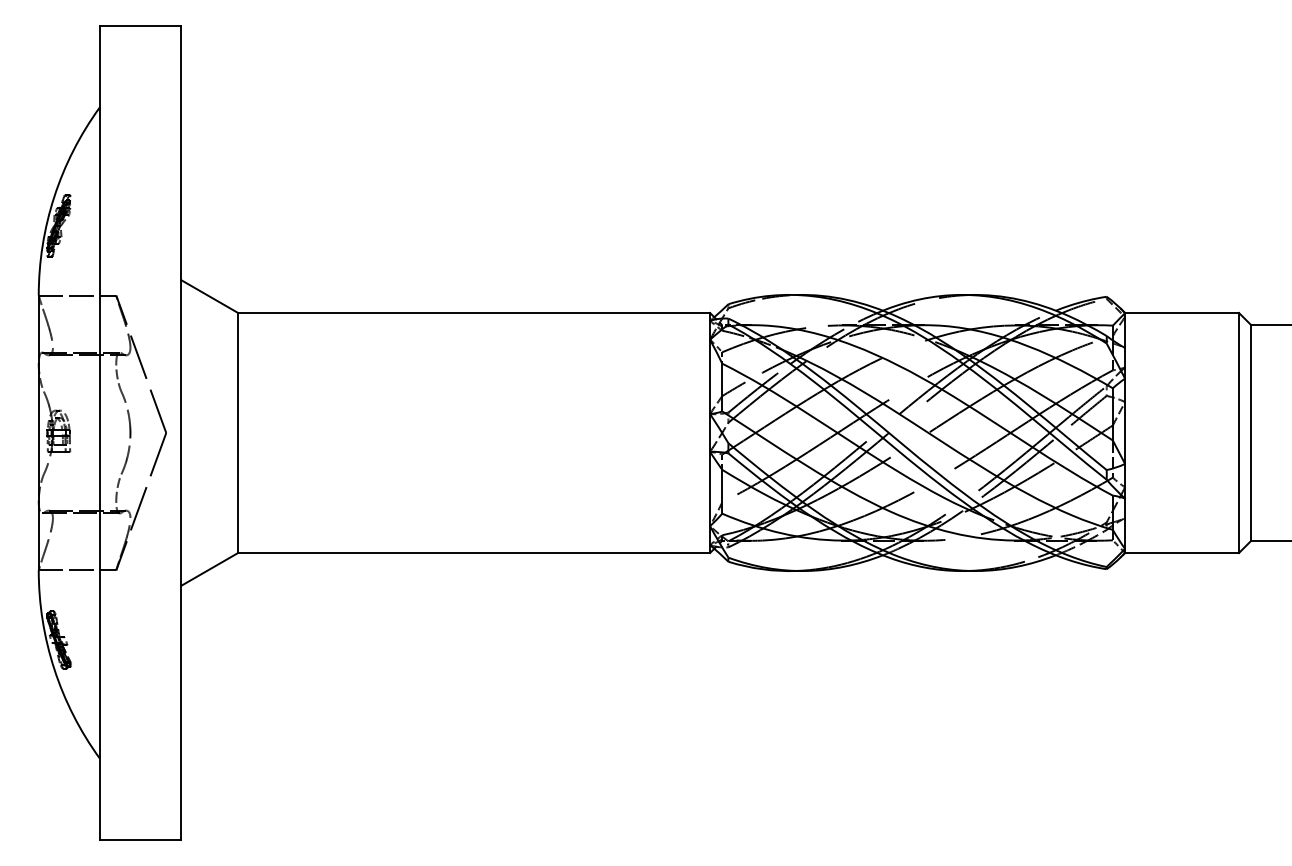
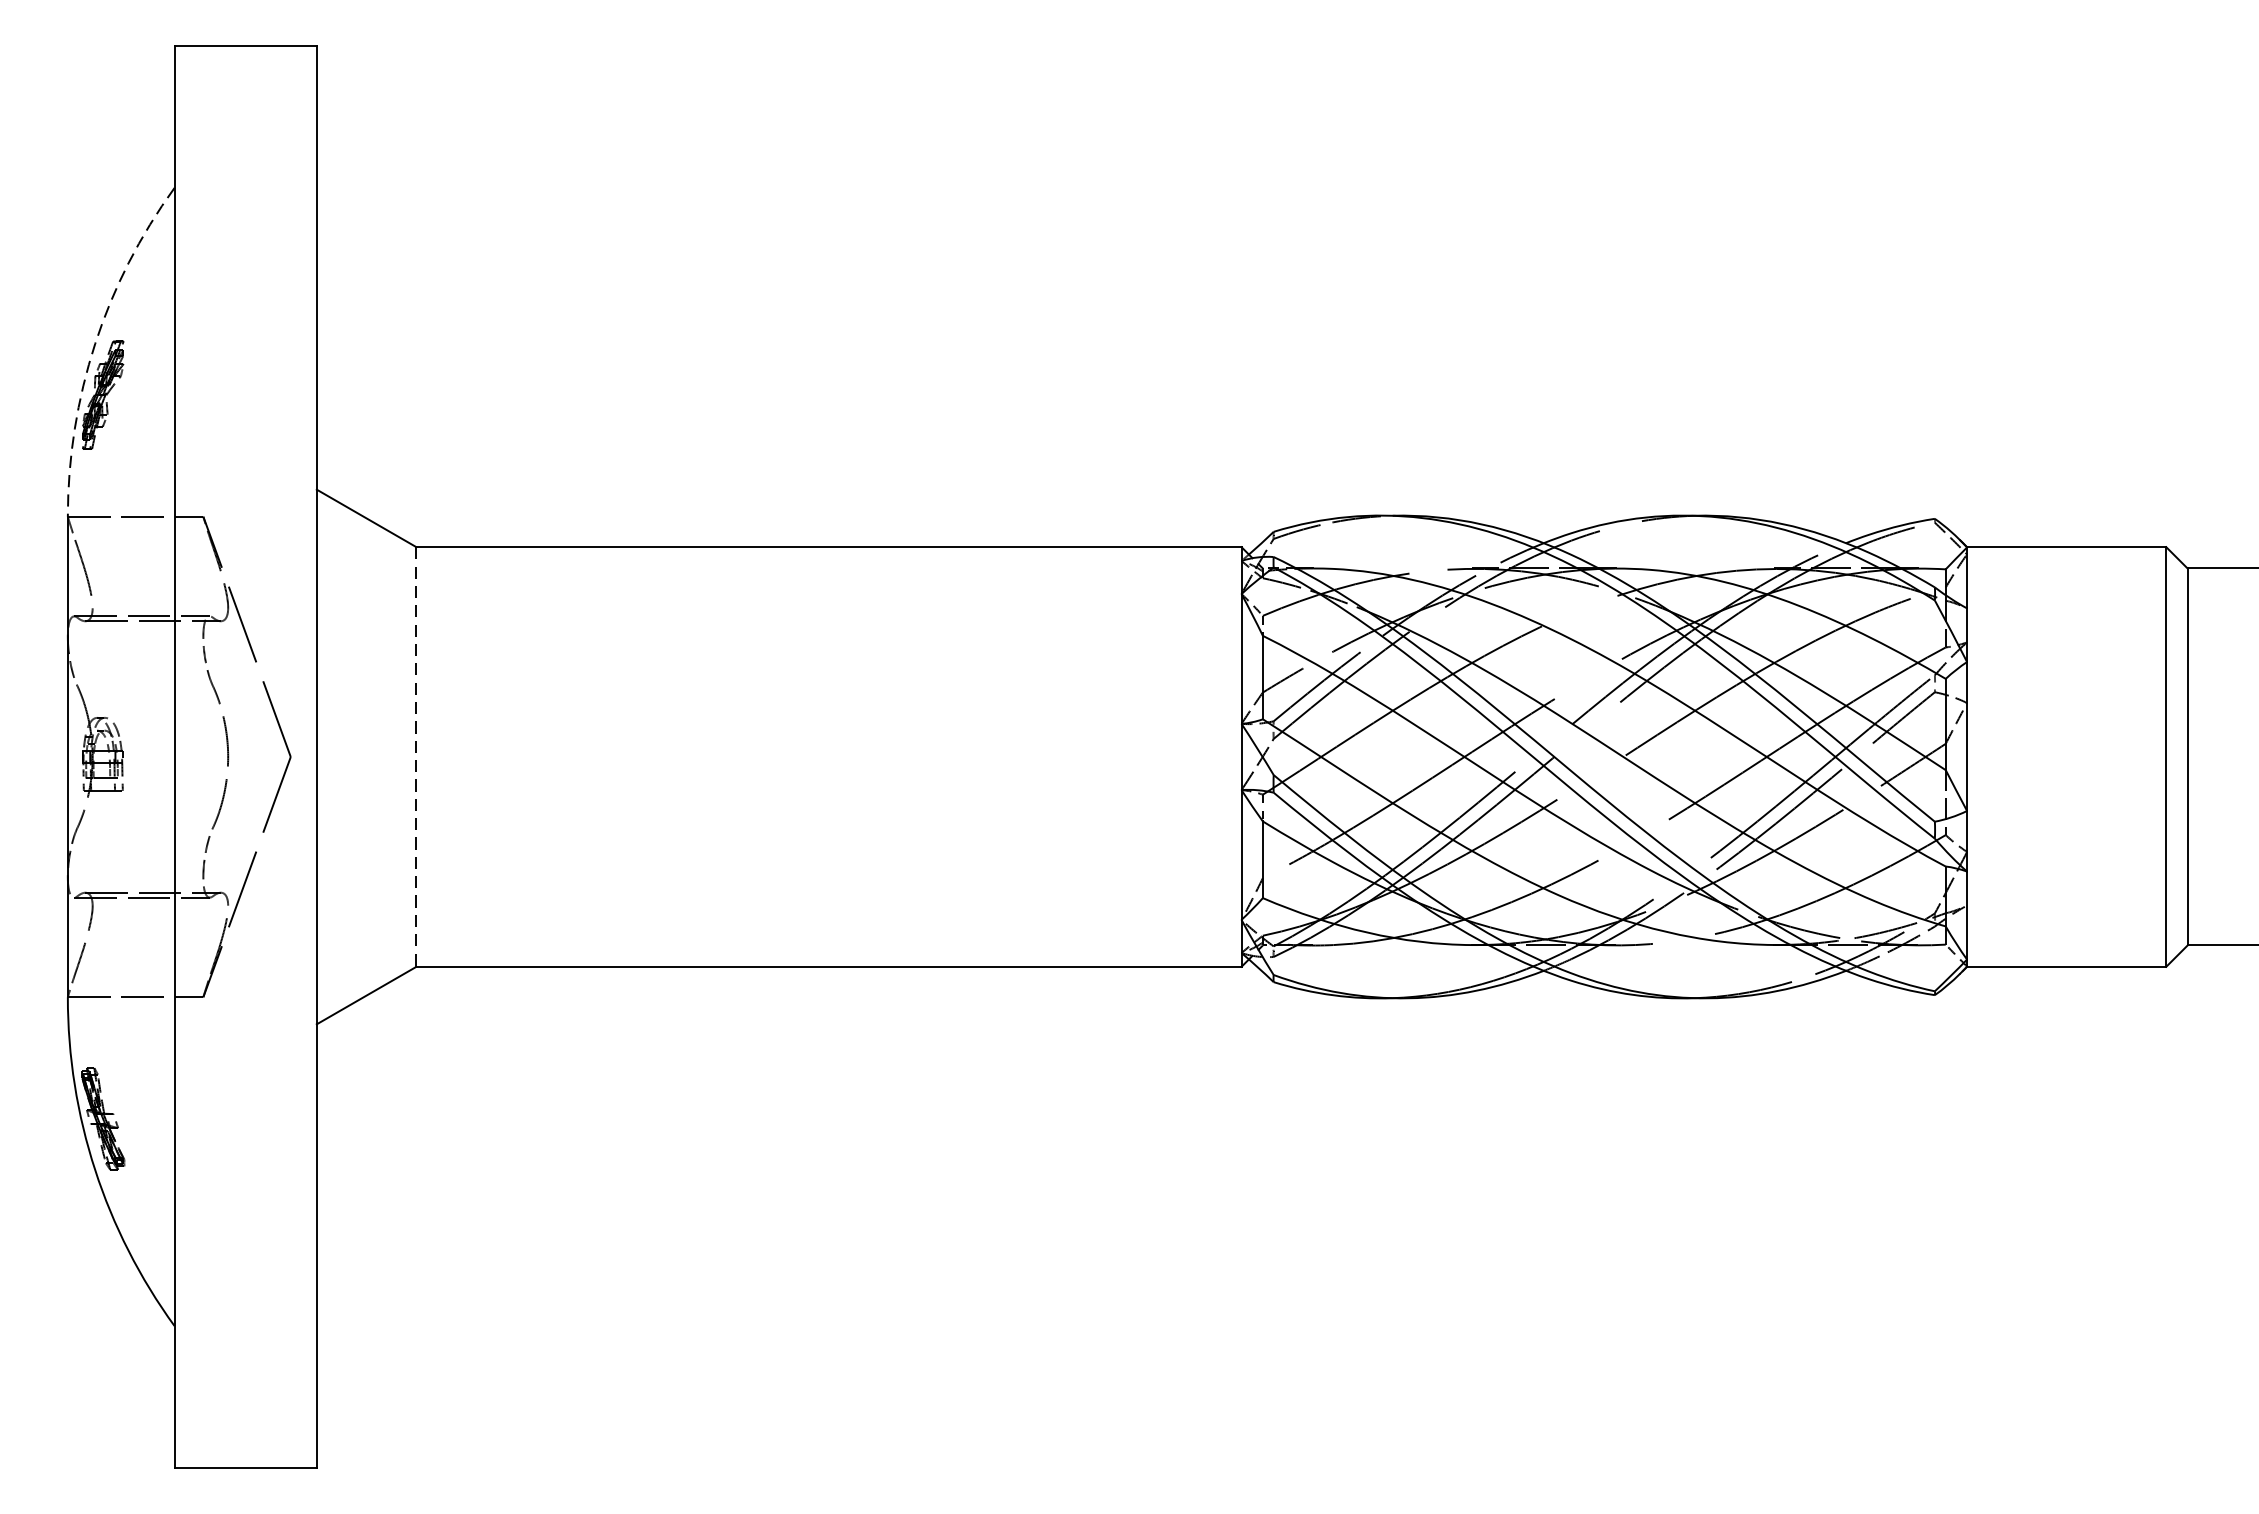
arc: (54, 196) -> (95, 343), solid -> dashed
line: (238, 433) -> (417, 757), solid -> dashed

